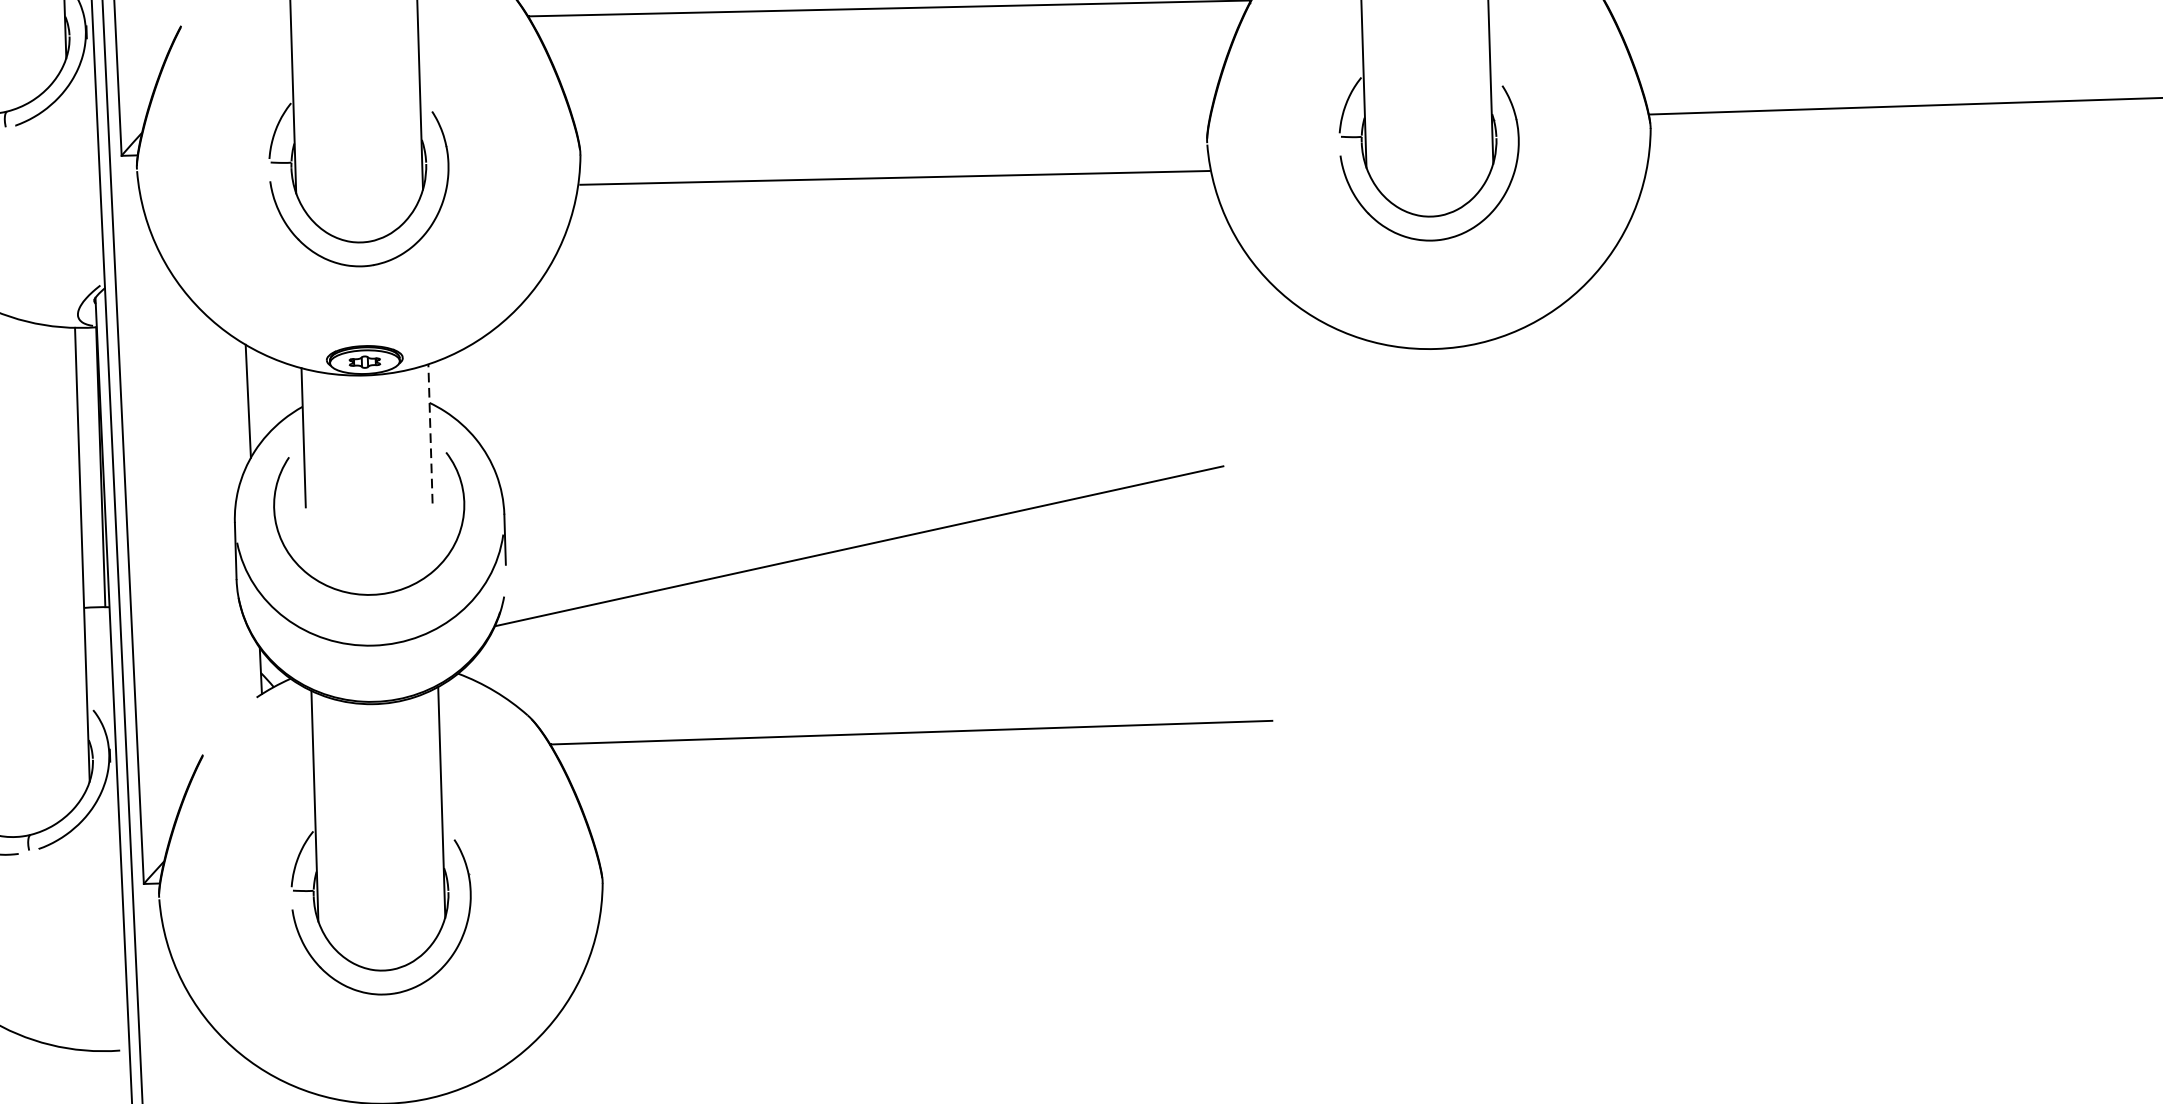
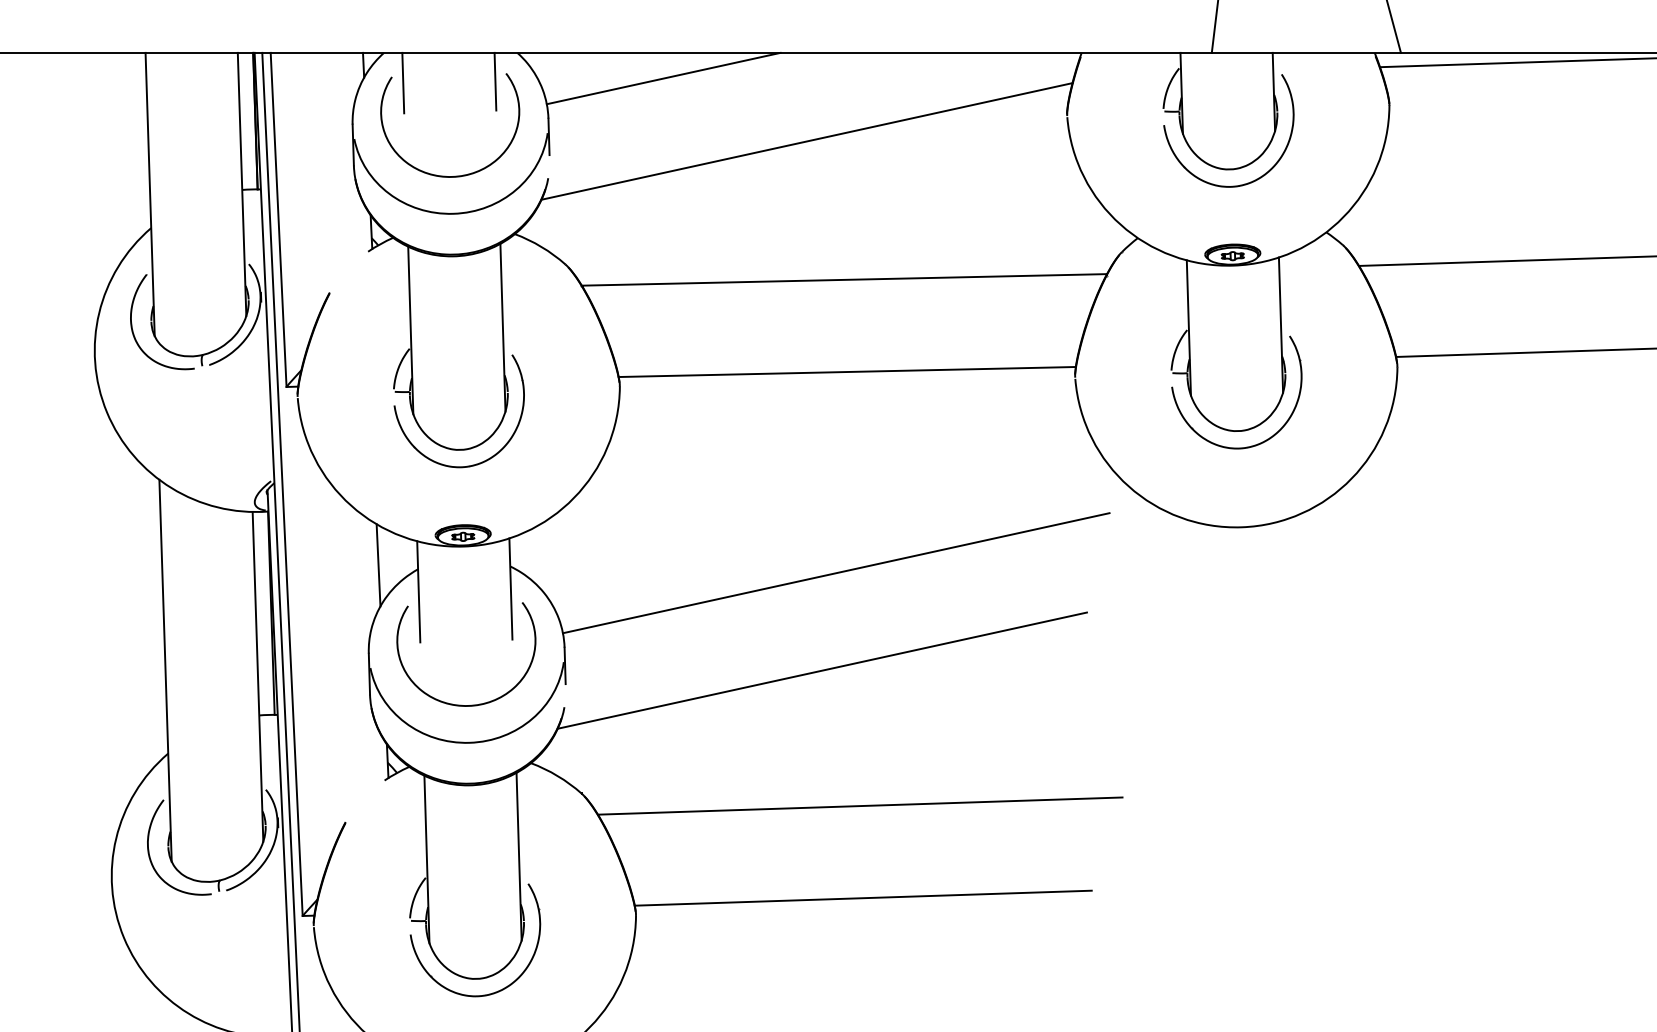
line: (893, 178) -> (846, 372), moved
line: (877, 412) -> (835, 573), added
line: (429, 434) -> (510, 589), dashed -> solid
line: (914, 858) -> (862, 897), added

